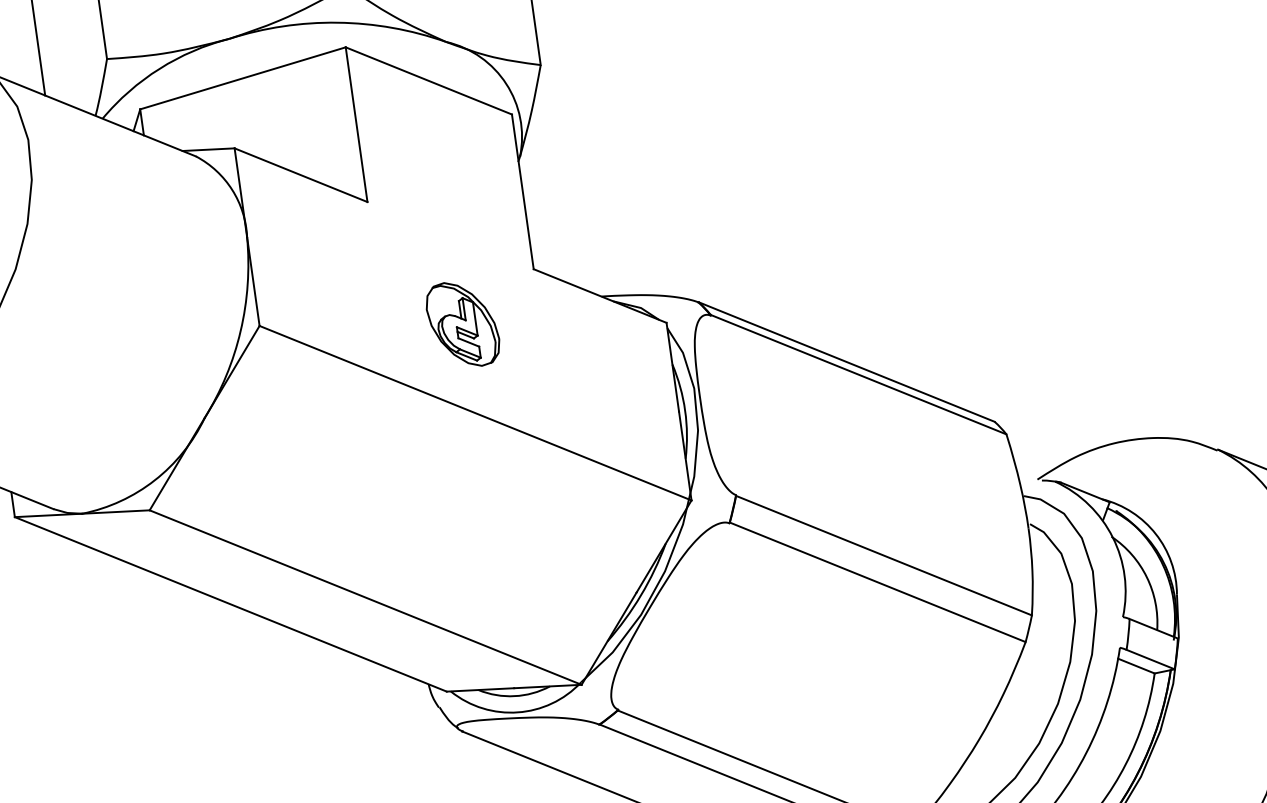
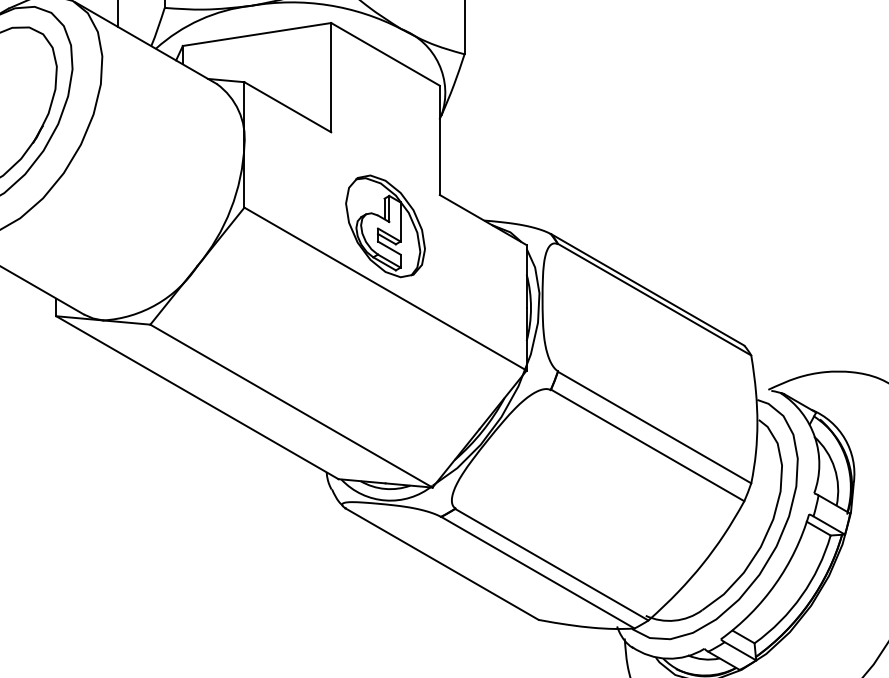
part: (463, 324) -> (385, 226), size x1.67

